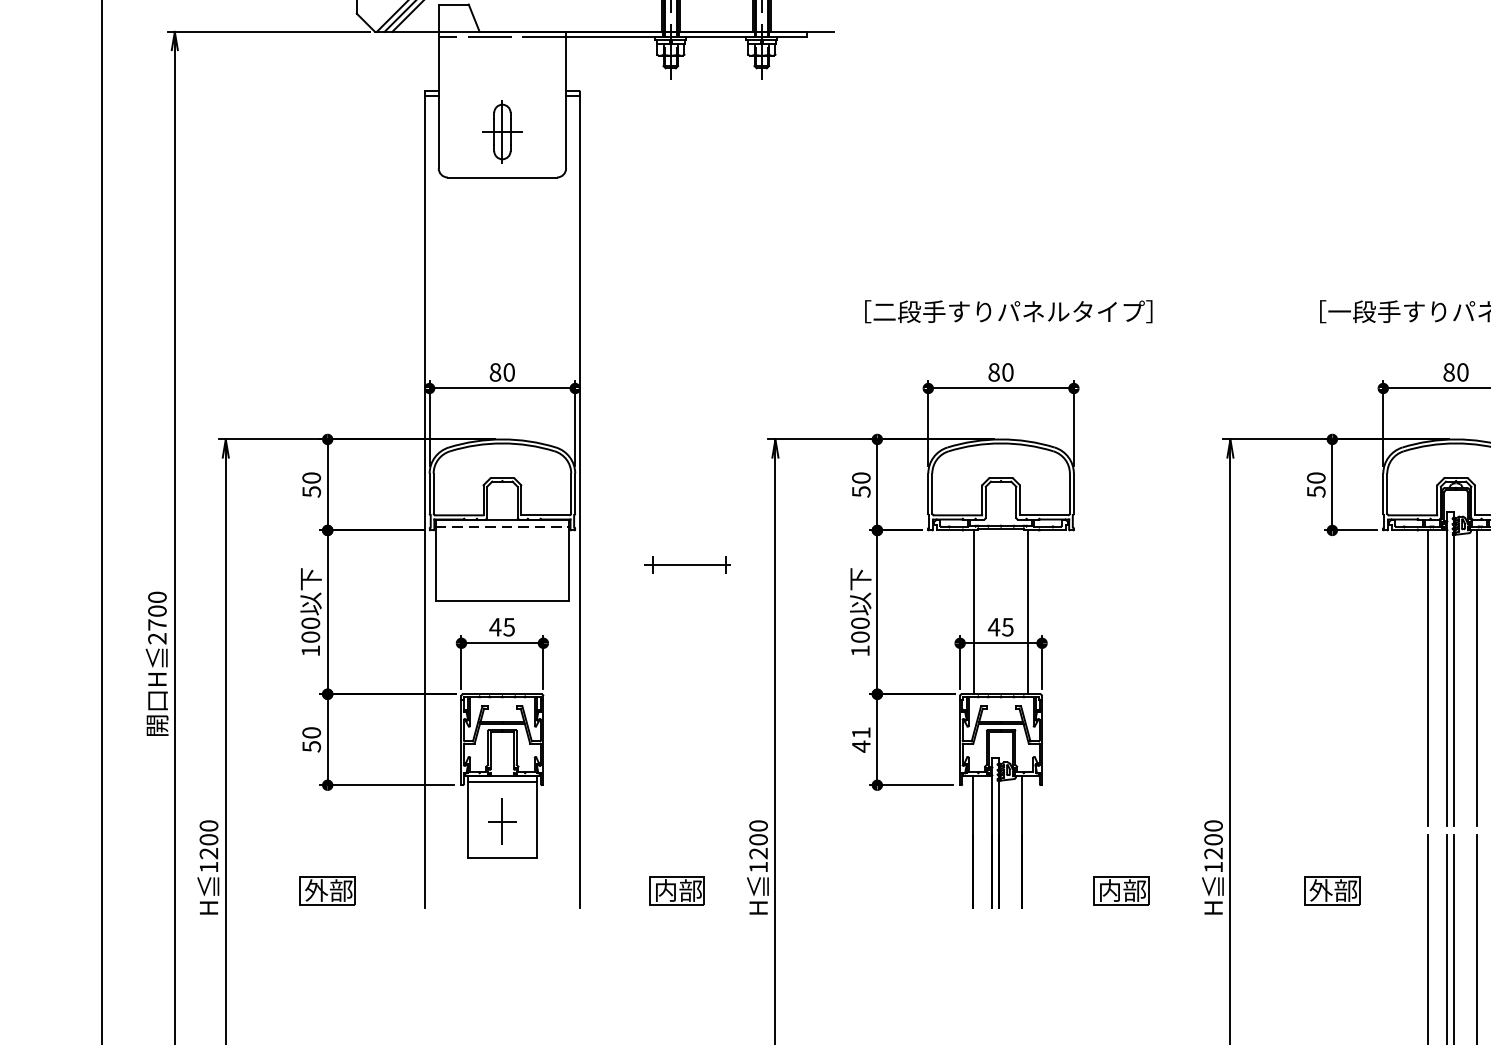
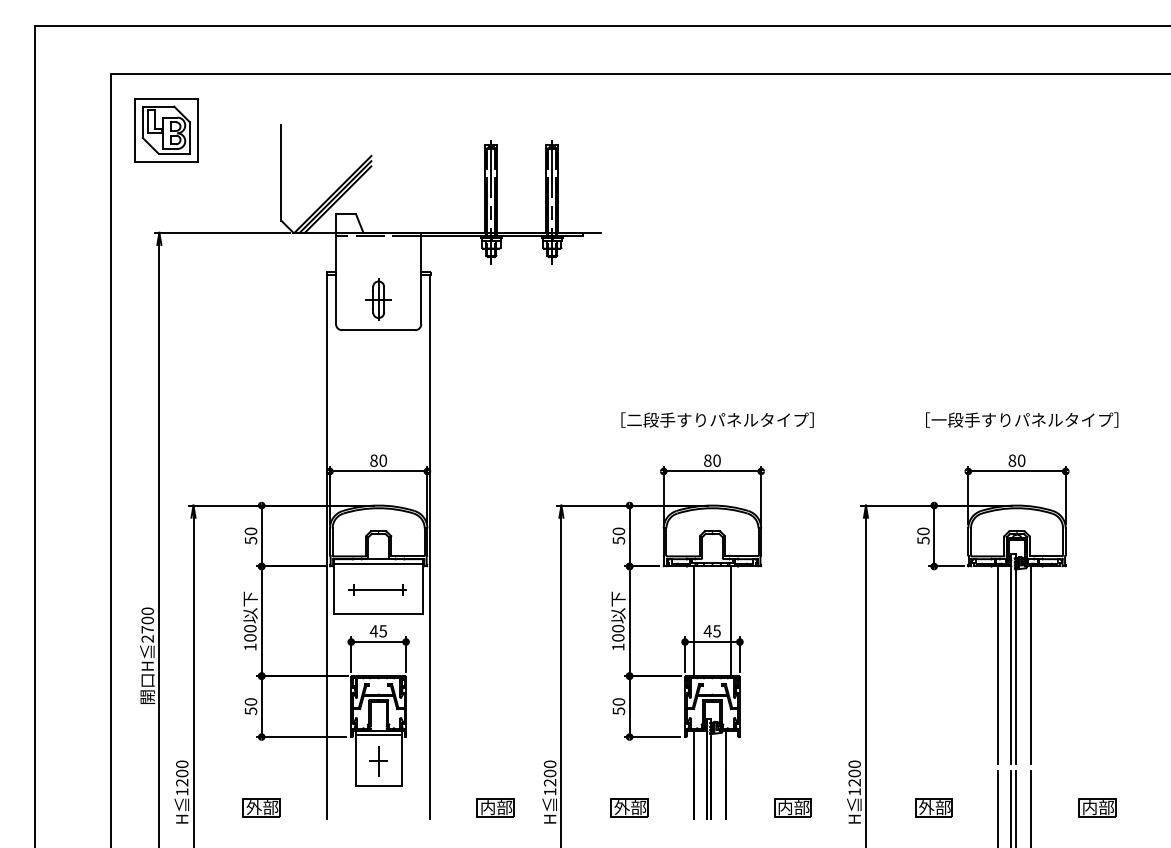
line: (503, 527) -> (379, 564), dashed -> solid
part: (687, 564) -> (377, 589), moved
text: (860, 739) -> (618, 706), 41 -> 50
part: (877, 890) -> (629, 807), added

